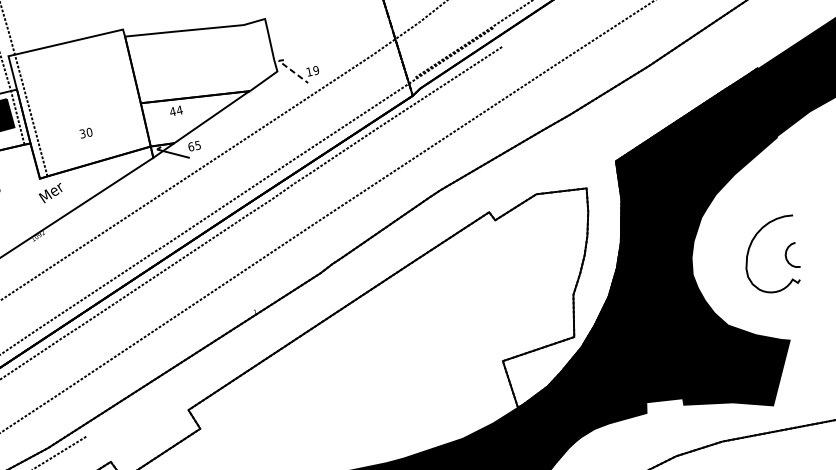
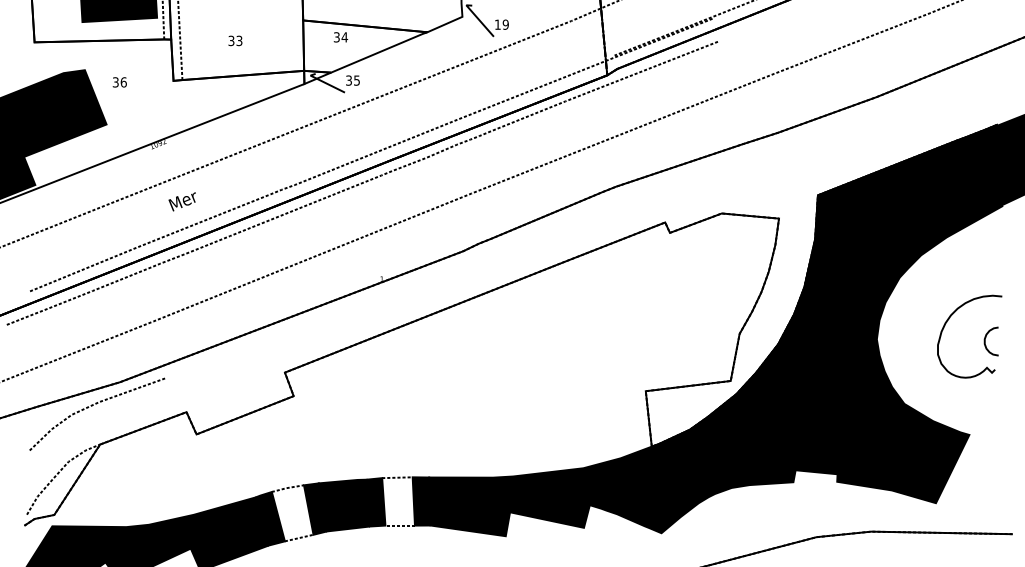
line: (291, 70) -> (478, 18), dashed -> solid
text: (172, 111) -> (336, 37), 44 -> 34
text: (89, 132) -> (239, 40), 30 -> 33
text: (191, 146) -> (349, 80), 65 -> 35
text: (50, 193) -> (181, 201), moved

